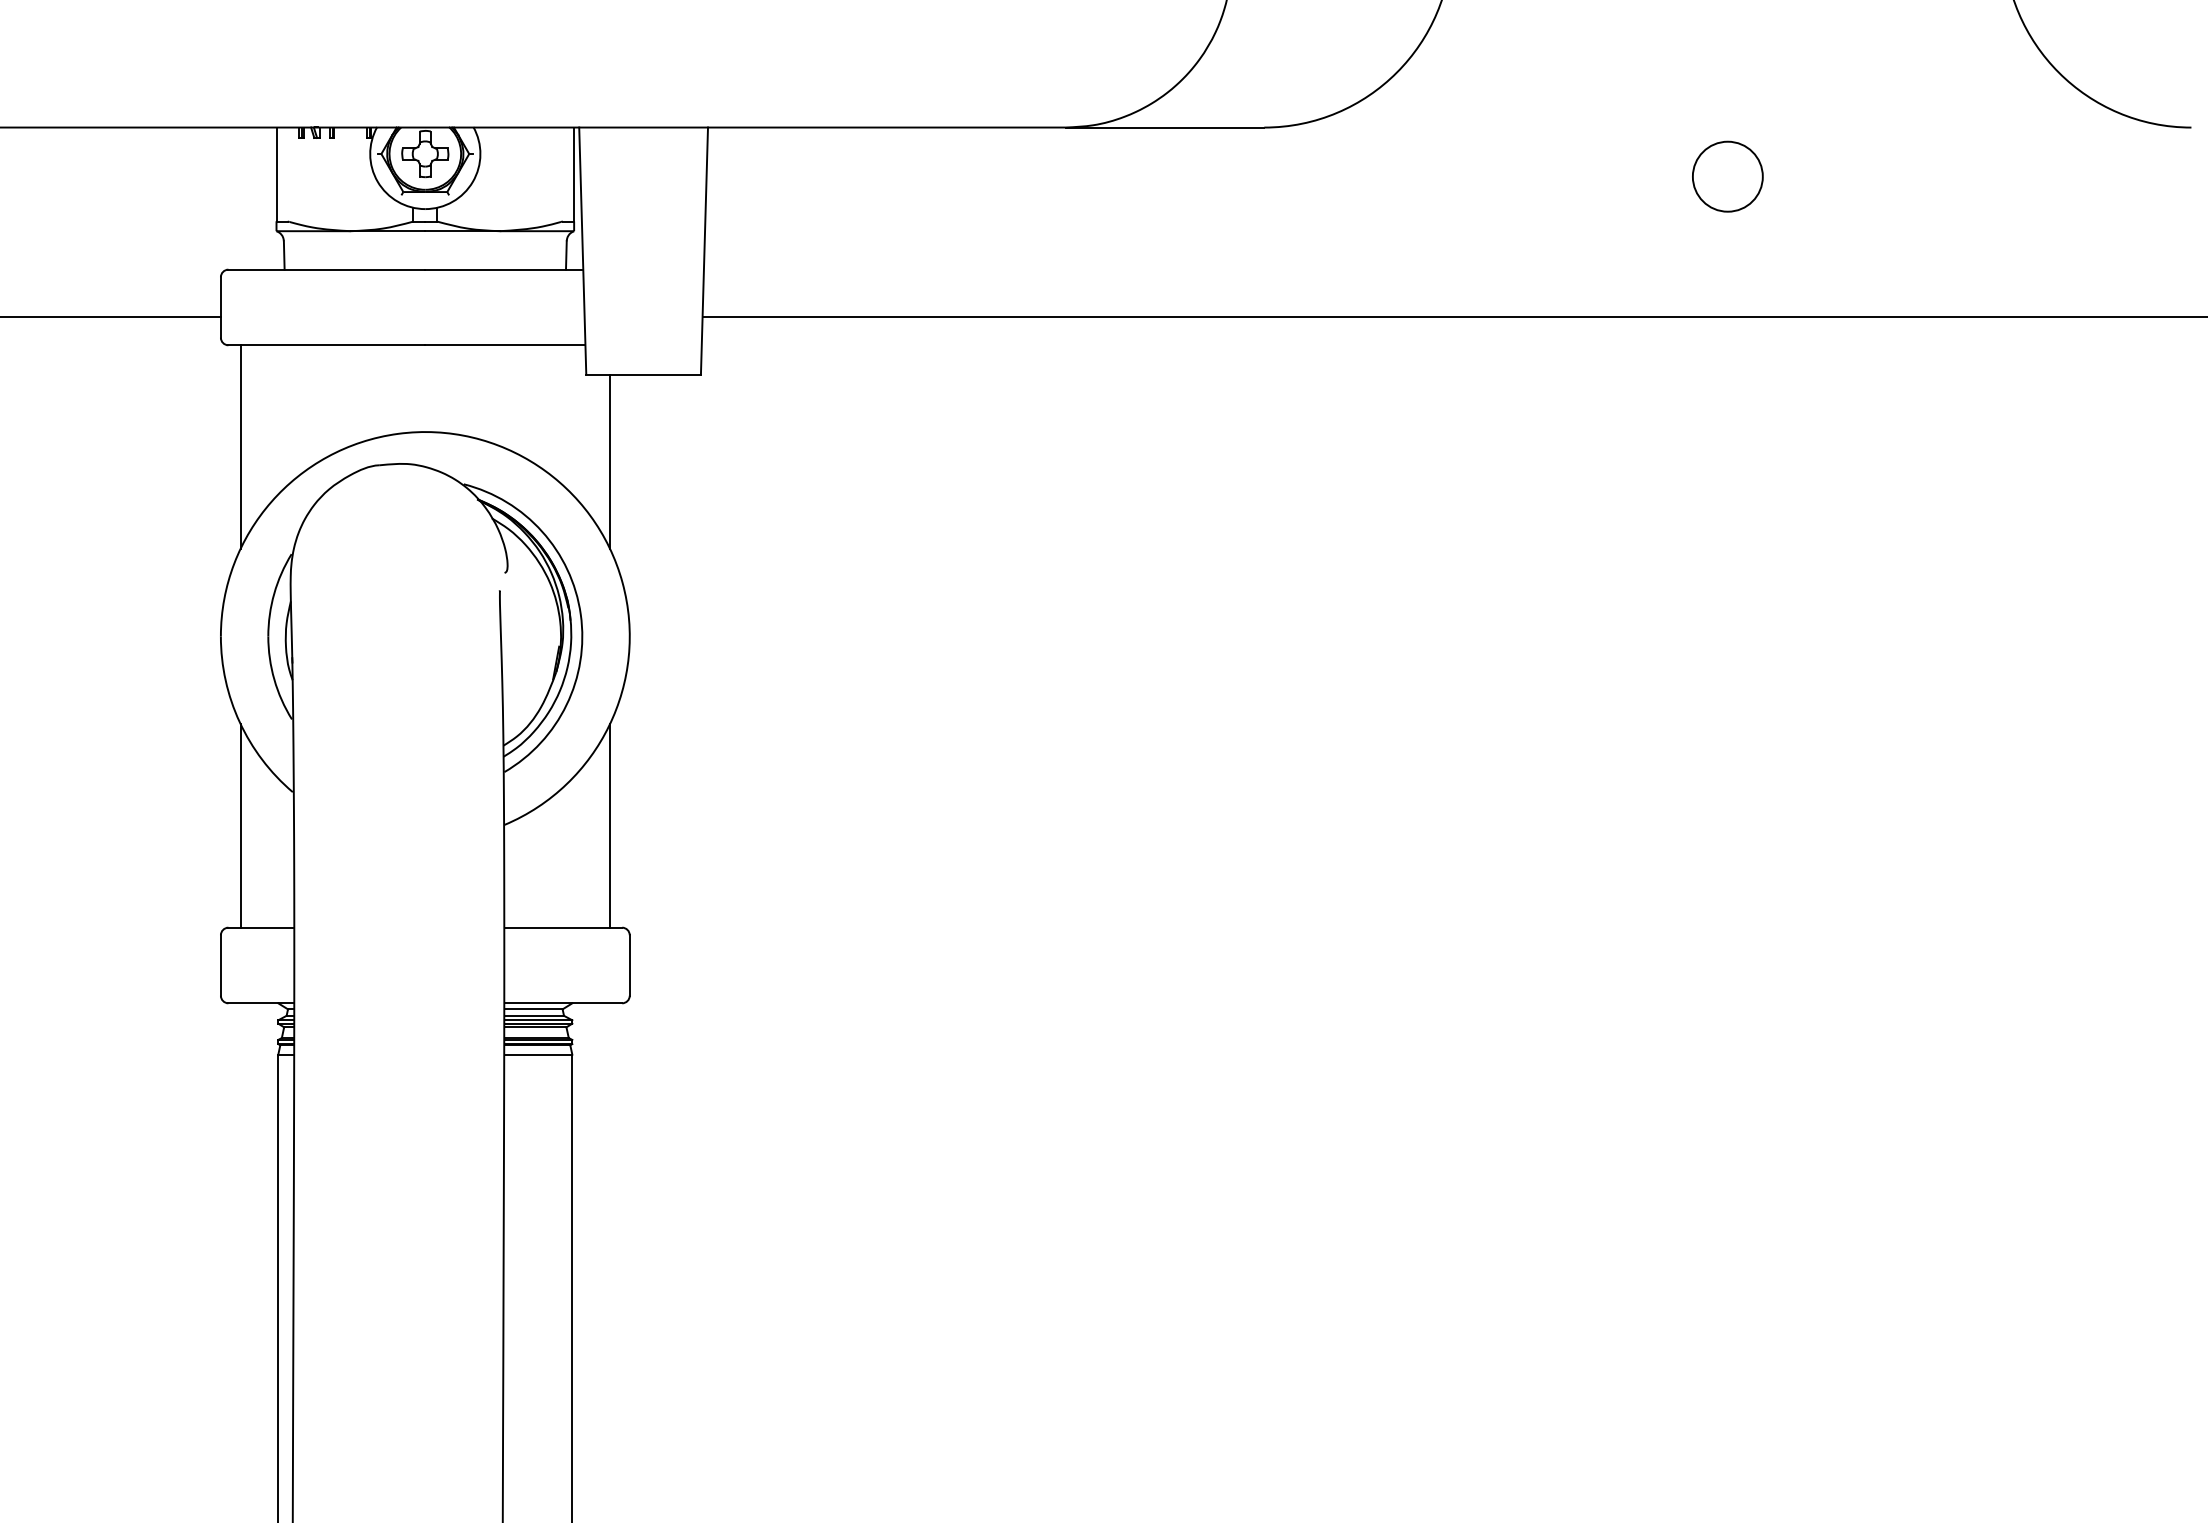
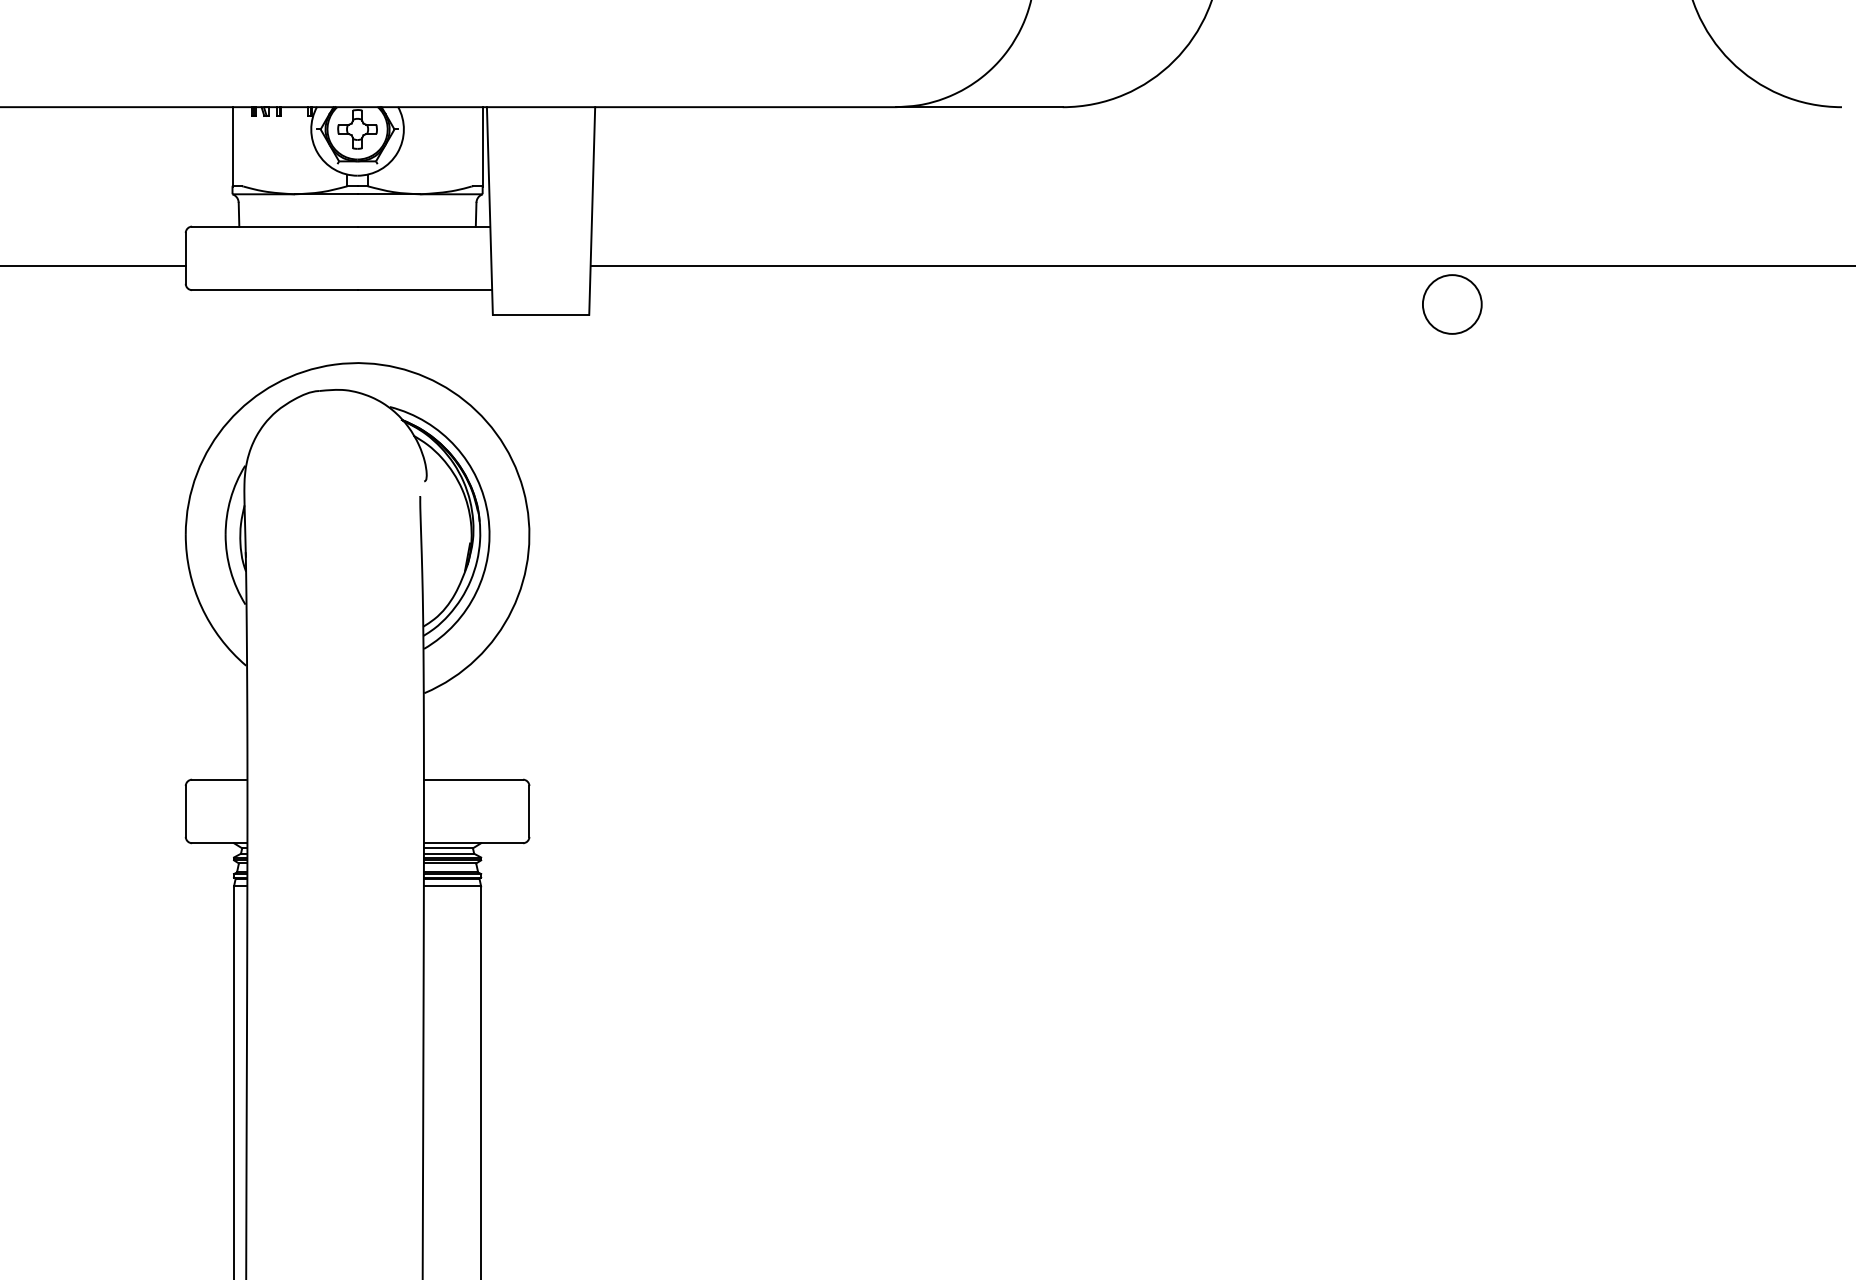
circle: (1728, 176) -> (1452, 304), moved
line: (240, 446) -> (202, 375), removed
line: (609, 461) -> (512, 387), removed
line: (240, 825) -> (202, 693), removed
line: (609, 825) -> (512, 693), removed

